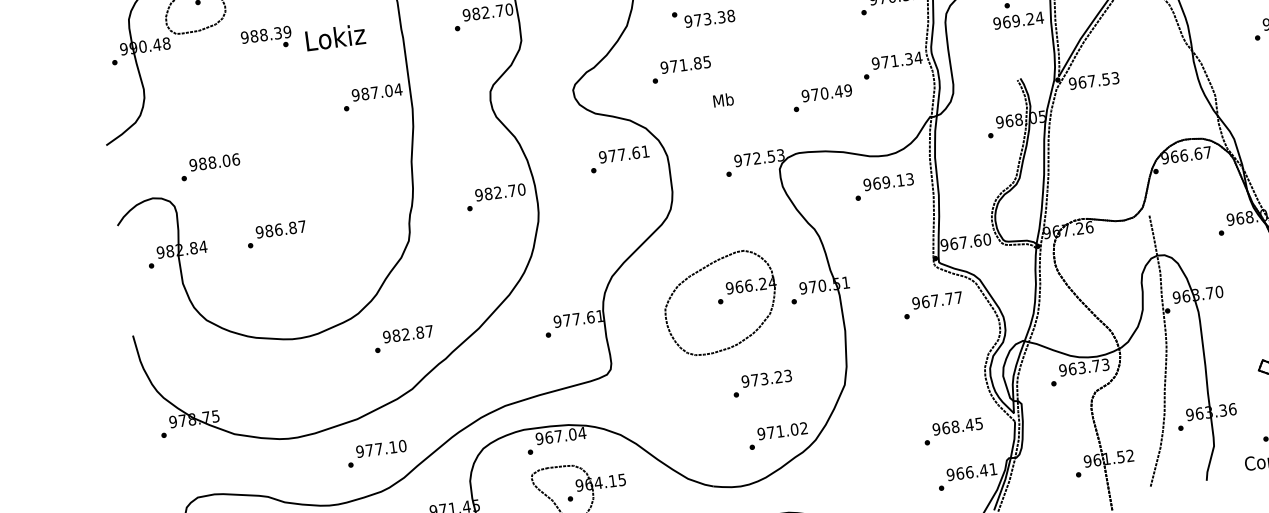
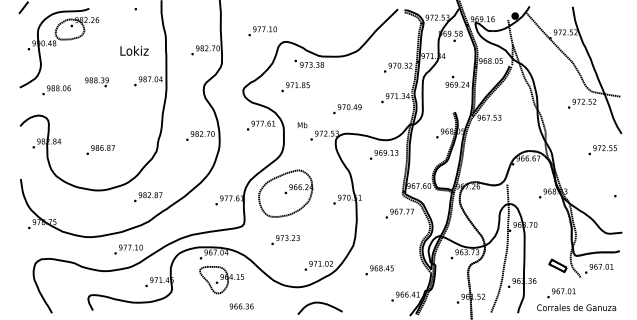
text: (265, 39) -> (96, 82), moved
text: (822, 98) -> (347, 109), moved
text: (723, 100) -> (302, 125), moved
text: (210, 167) -> (56, 90), moved
text: (276, 233) -> (100, 149), moved
part: (719, 302) -> (285, 193), moved
text: (762, 384) -> (285, 240), moved
text: (953, 431) -> (379, 270), moved

